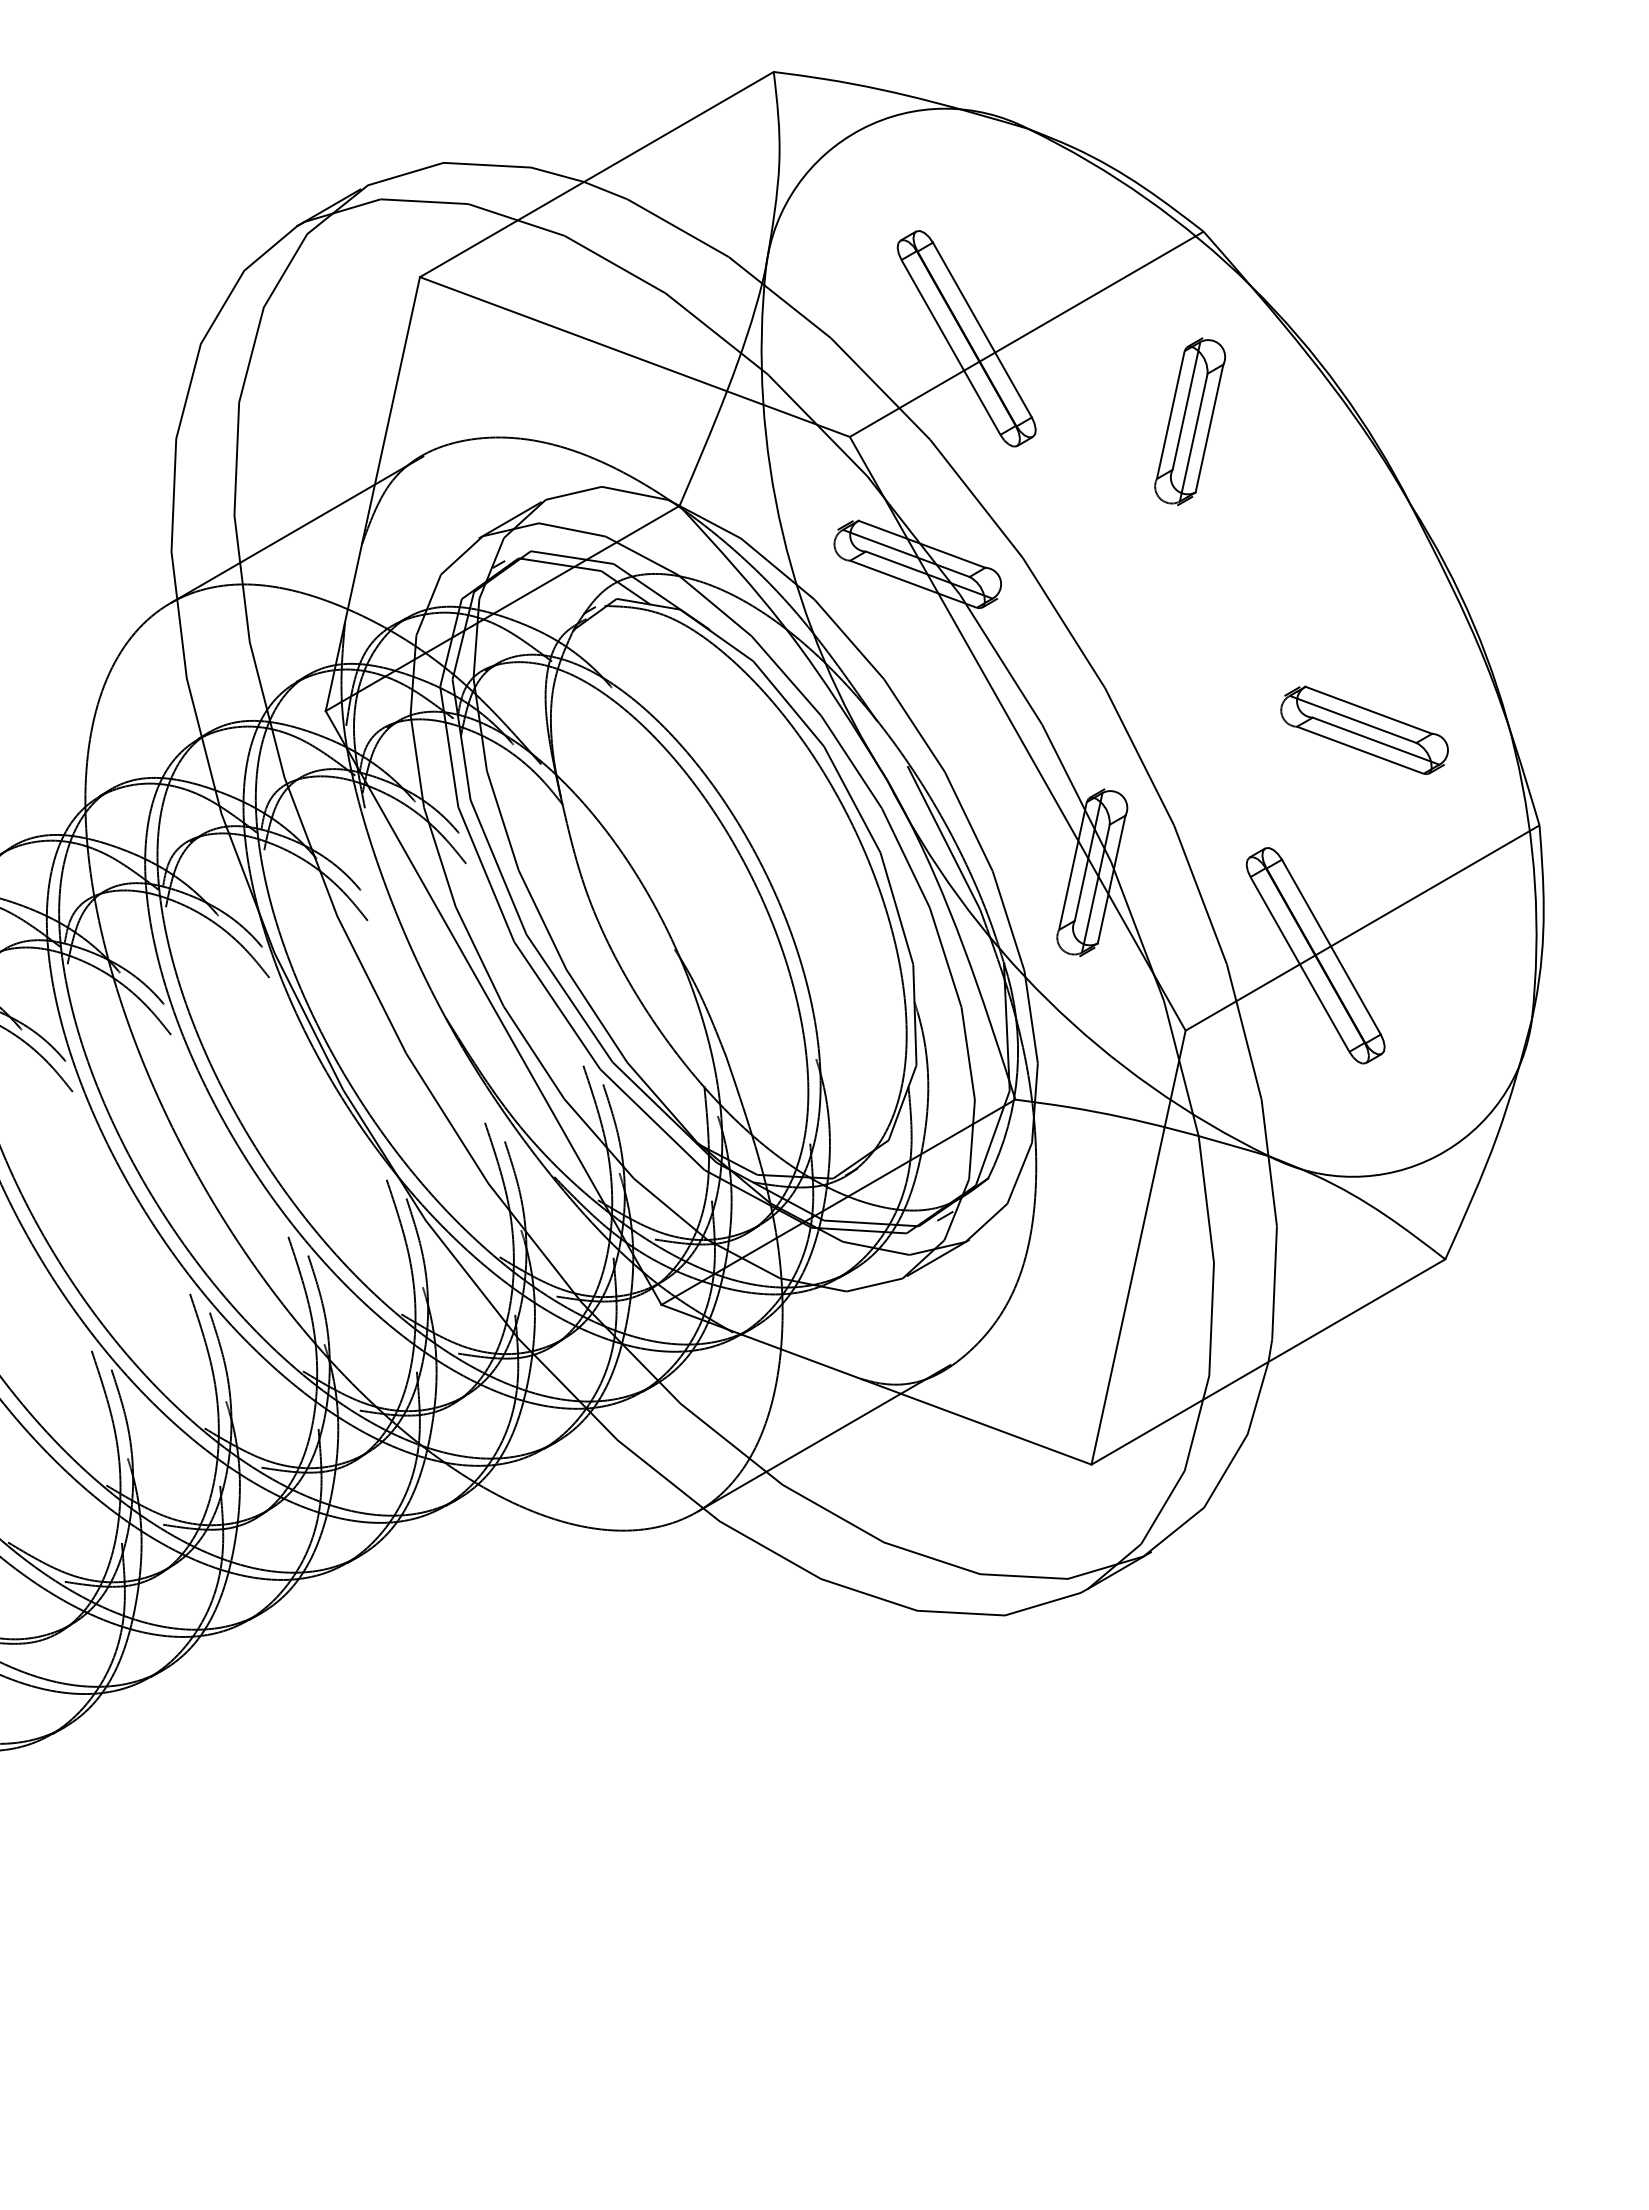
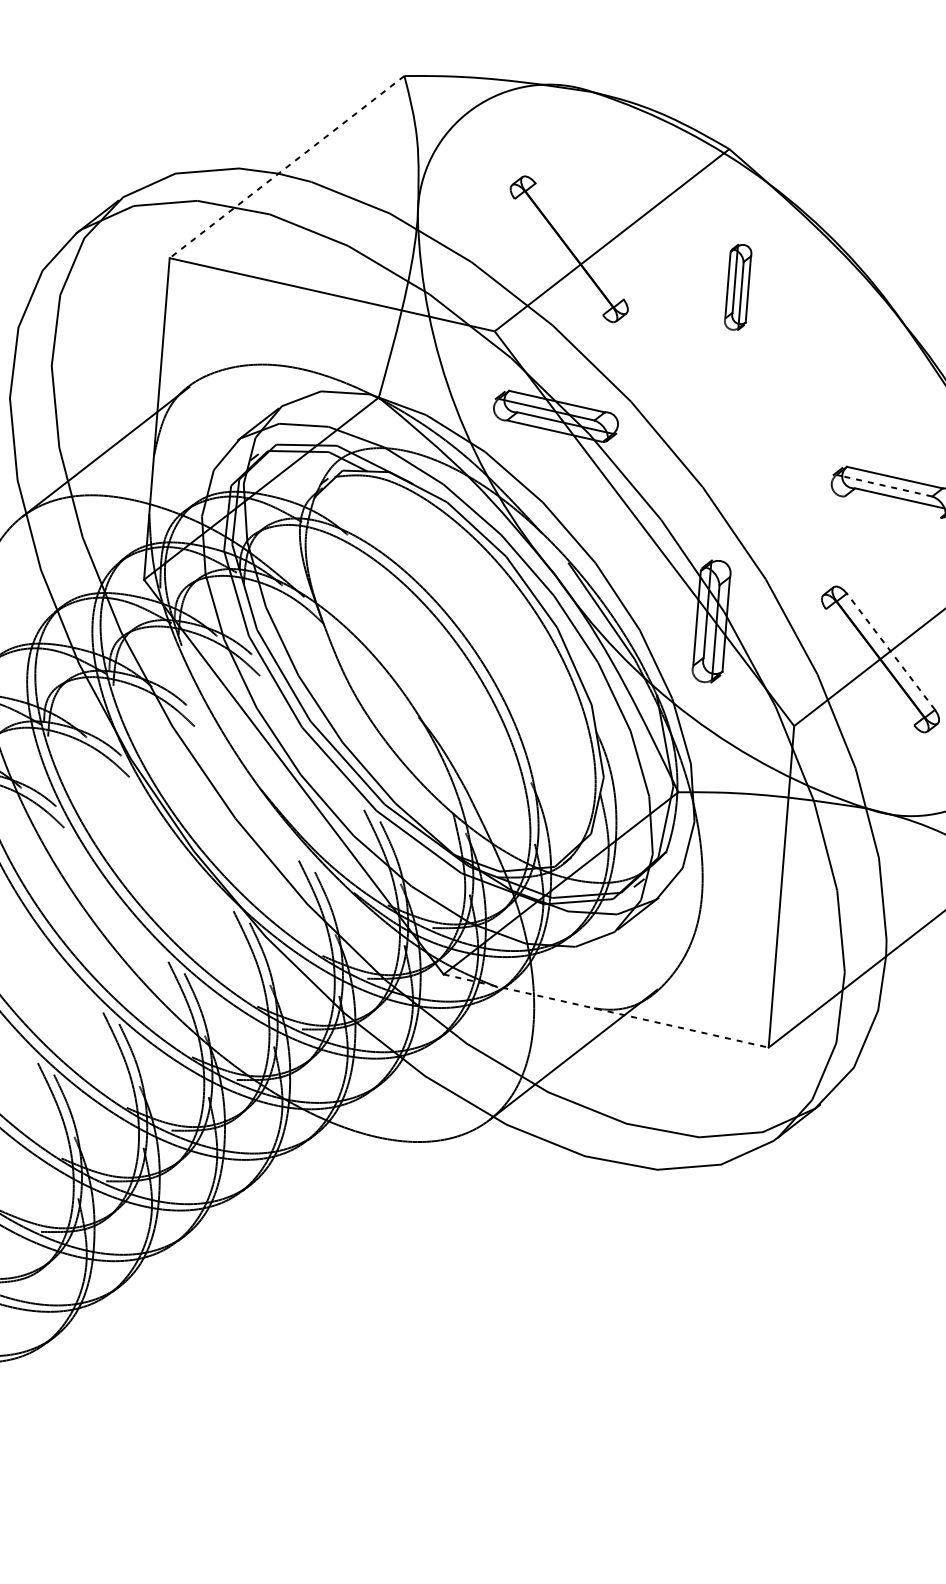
line: (596, 174) -> (286, 167), solid -> dashed
line: (981, 329) -> (579, 241), removed
line: (950, 347) -> (558, 257), removed
part: (1189, 421) -> (737, 287), size x0.7
line: (1356, 720) -> (887, 486), solid -> dashed
line: (1360, 749) -> (892, 506), removed
line: (1331, 946) -> (891, 651), solid -> dashed
line: (1299, 964) -> (869, 667), removed
line: (877, 1384) -> (606, 1010), solid -> dashed

